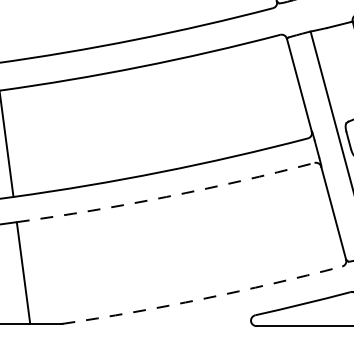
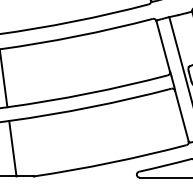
arc: (165, 197) -> (90, 107), dashed -> solid
arc: (202, 298) -> (110, 162), dashed -> solid

